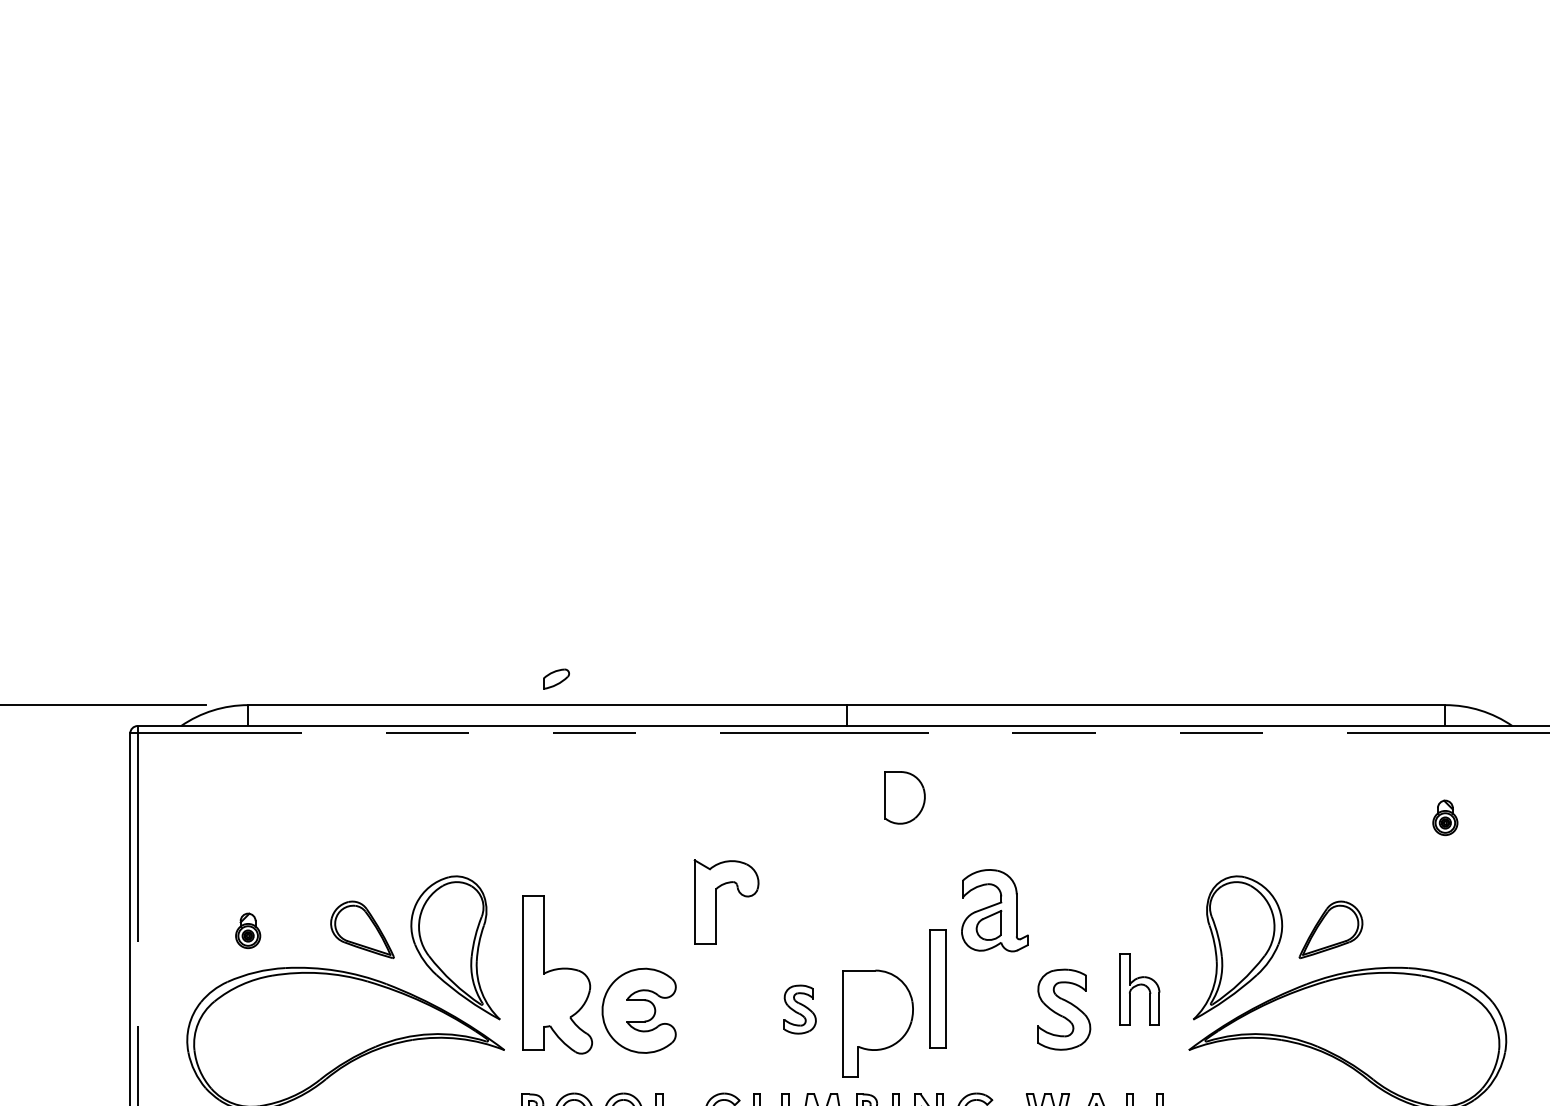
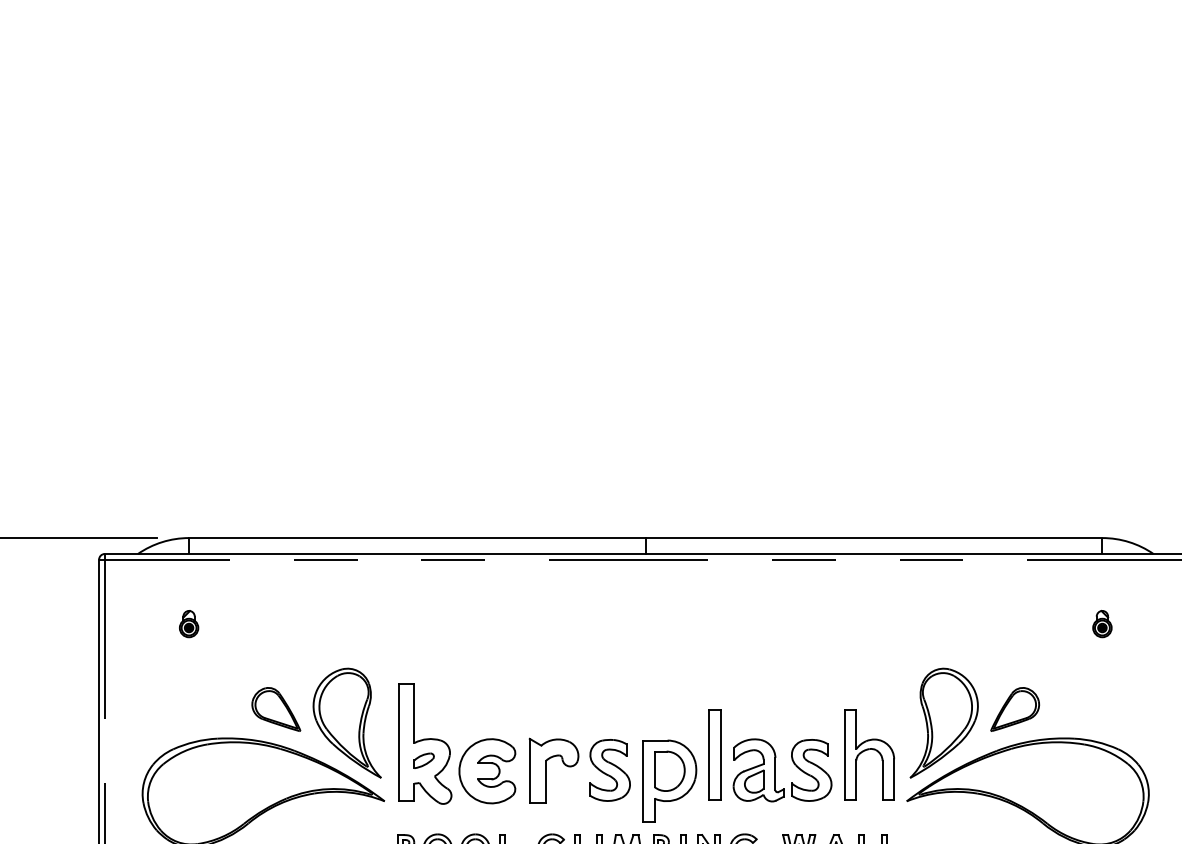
part: (556, 678) -> (424, 760), moved
part: (904, 797) -> (669, 771), moved
part: (716, 901) -> (546, 770), moved
part: (994, 910) -> (758, 770), moved
part: (248, 930) -> (189, 623), moved
part: (1139, 988) -> (869, 754), size x1.67
part: (800, 1009) -> (610, 770), size x1.67

